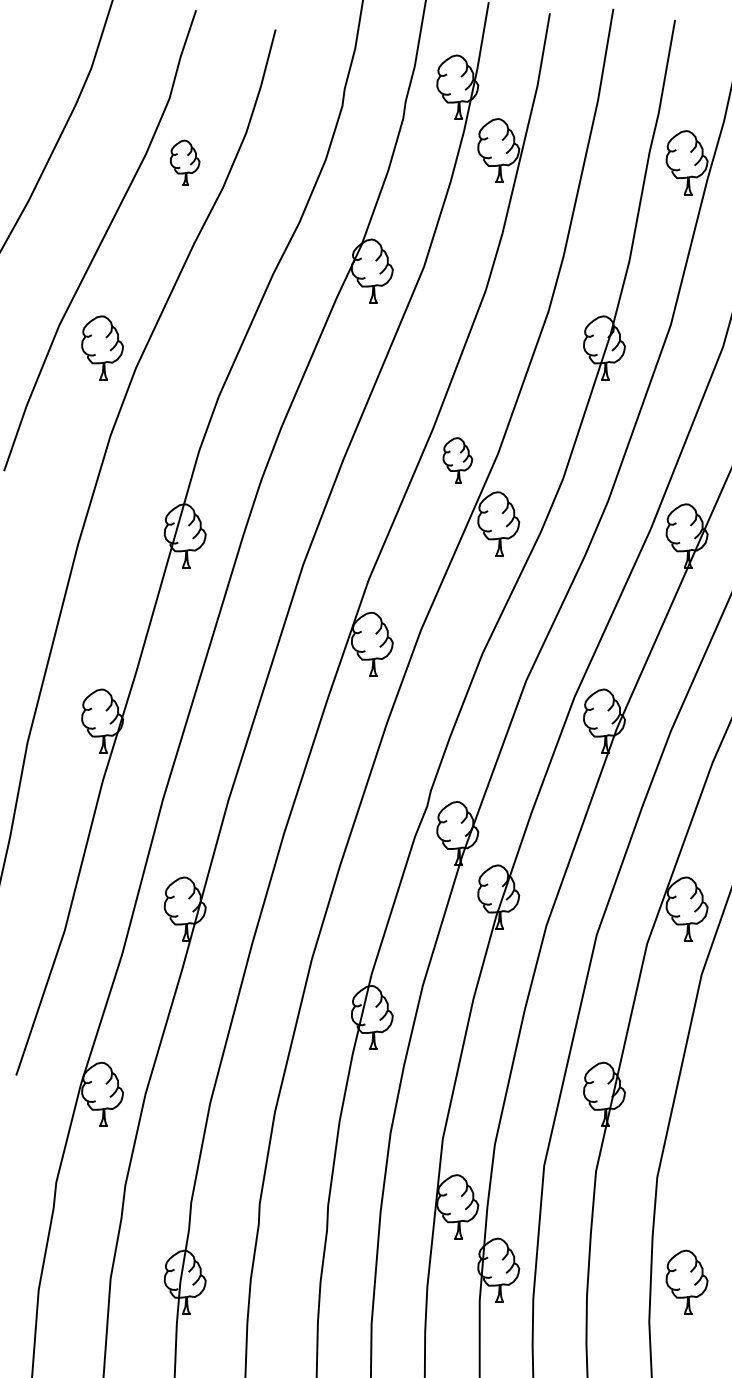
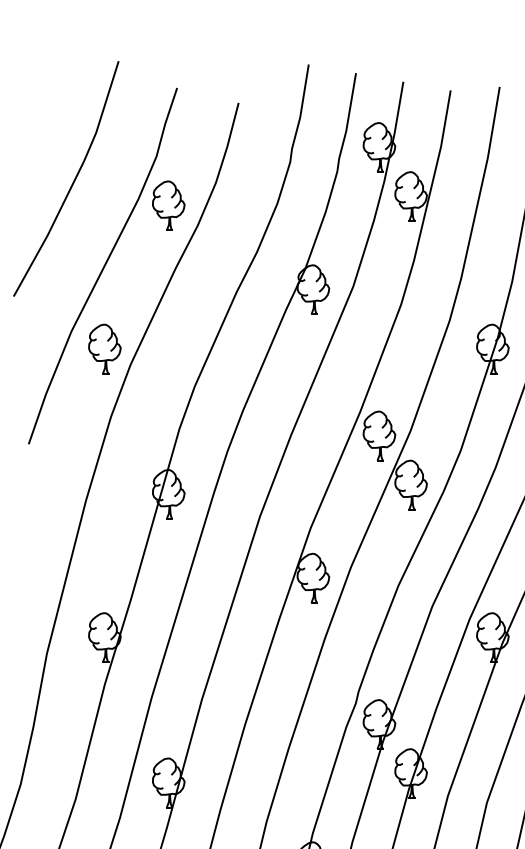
part: (184, 162) -> (168, 205), size x1.43
part: (457, 459) -> (379, 435), size x1.43

